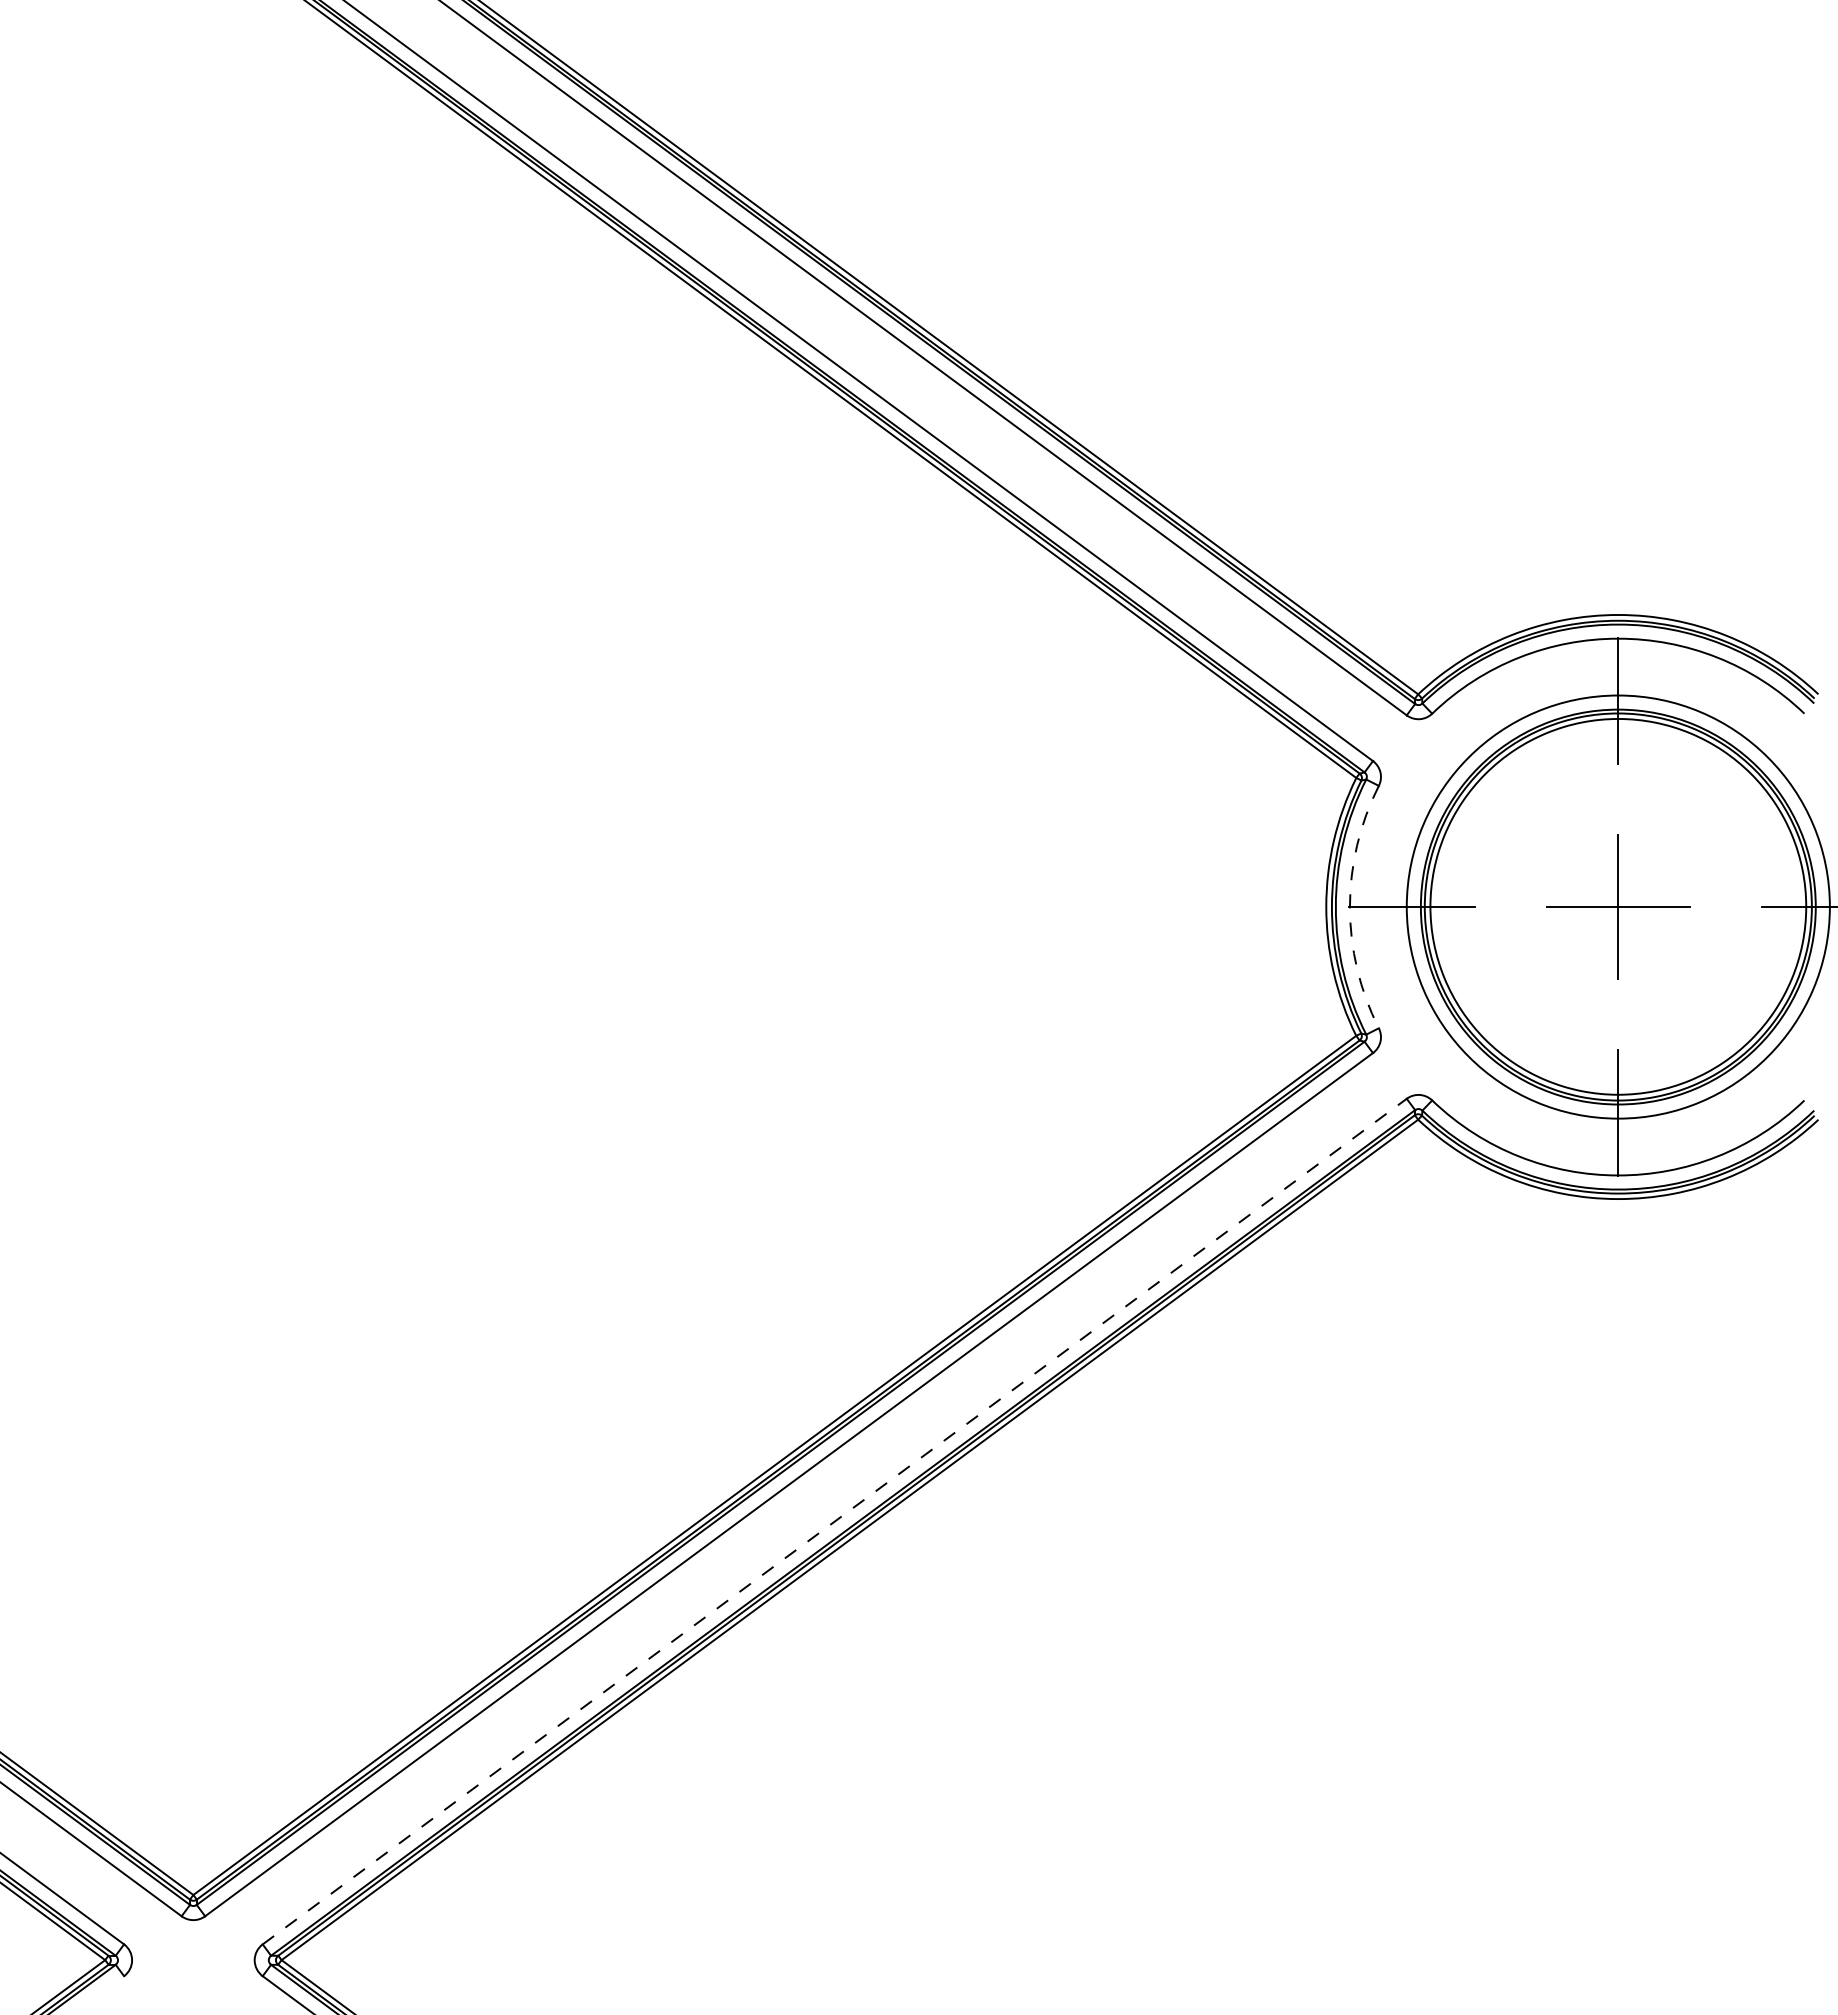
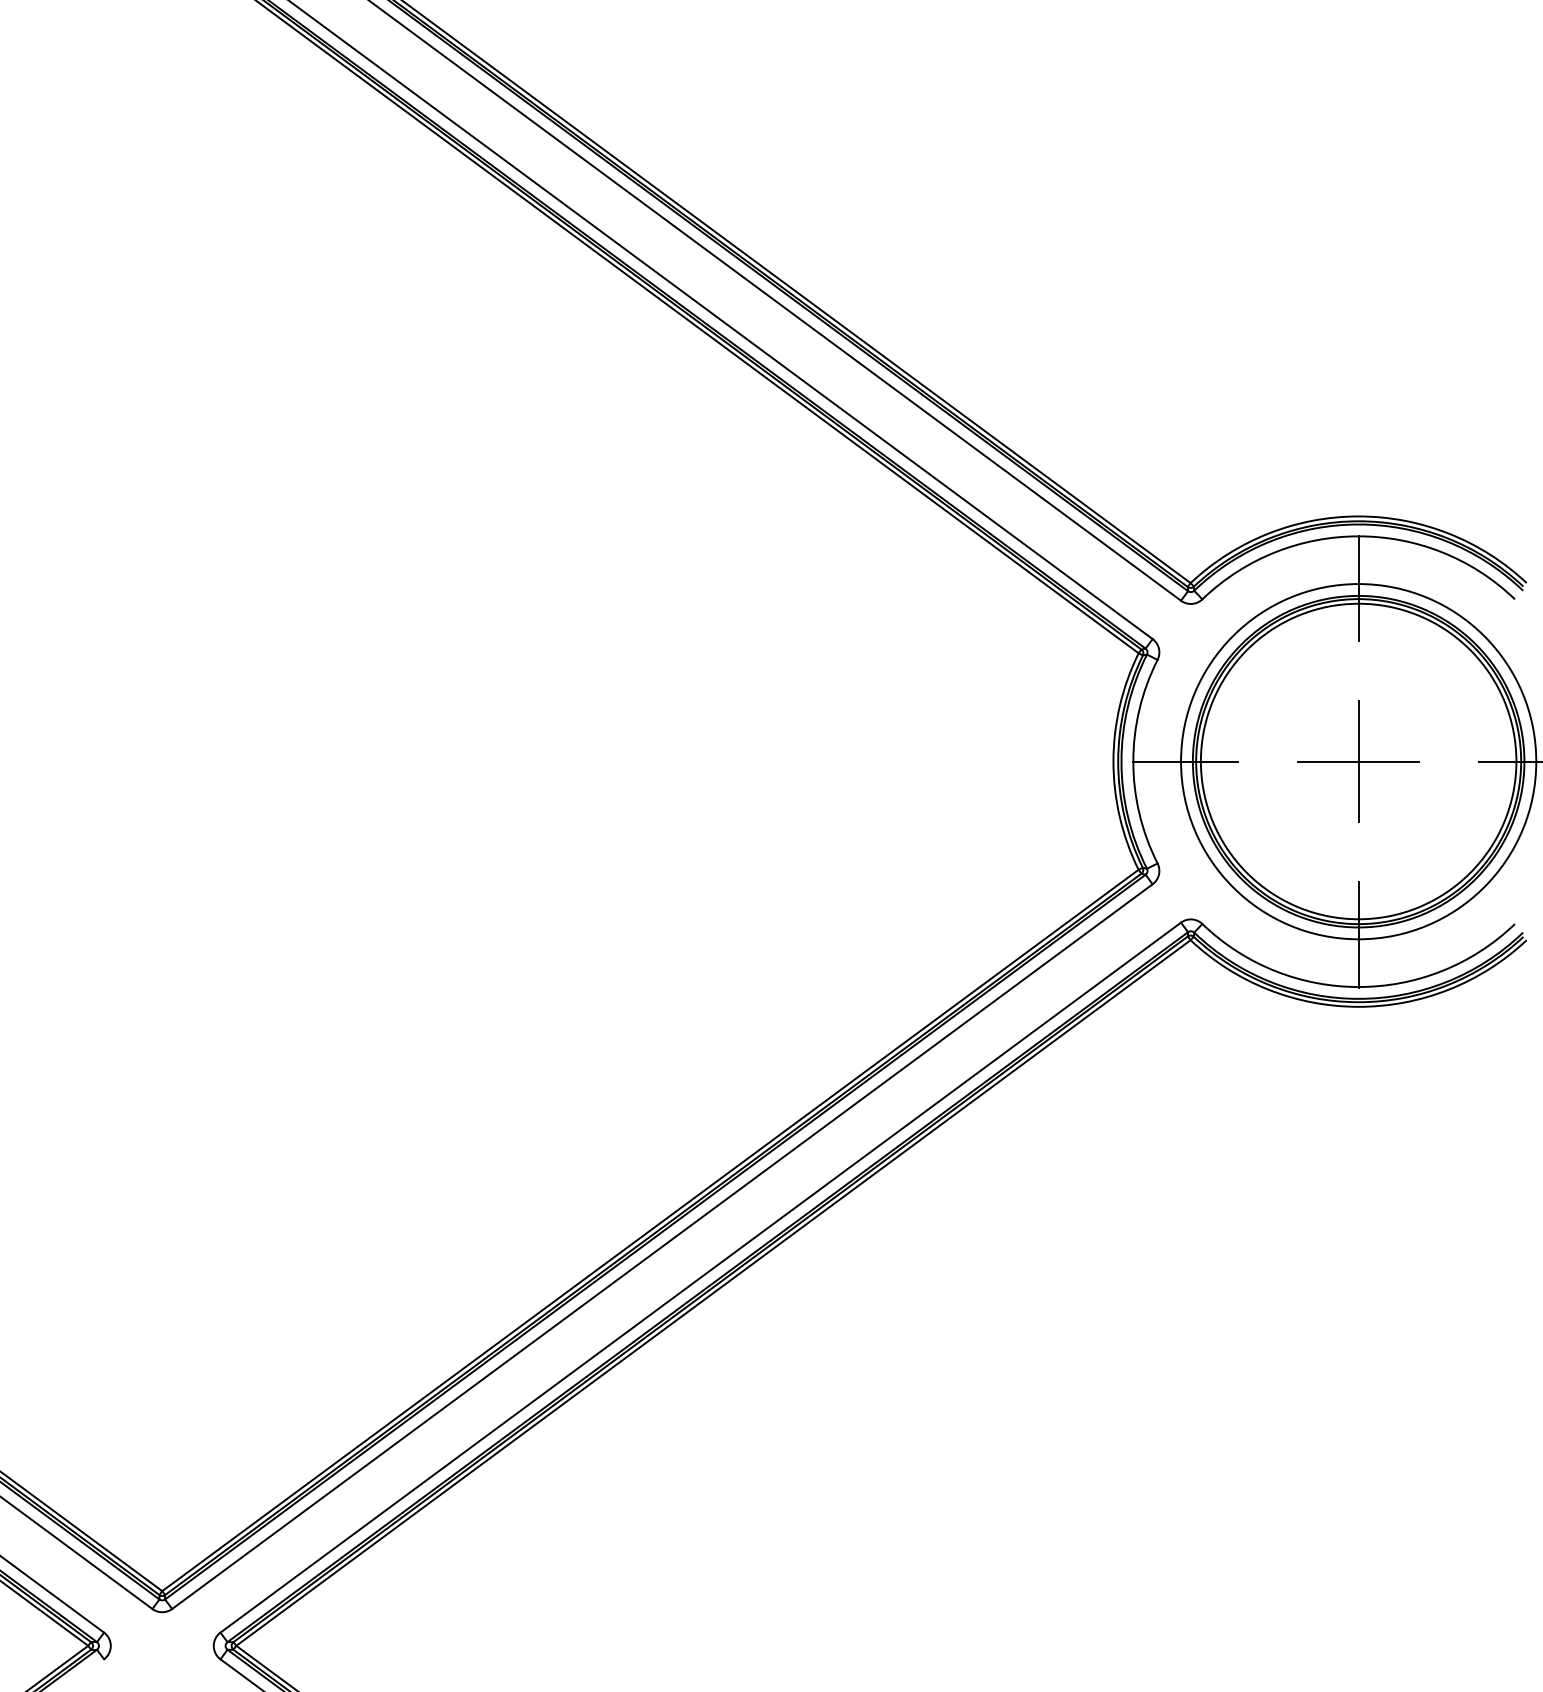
arc: (1349, 907) -> (1132, 762), dashed -> solid
line: (835, 1521) -> (701, 1277), dashed -> solid

